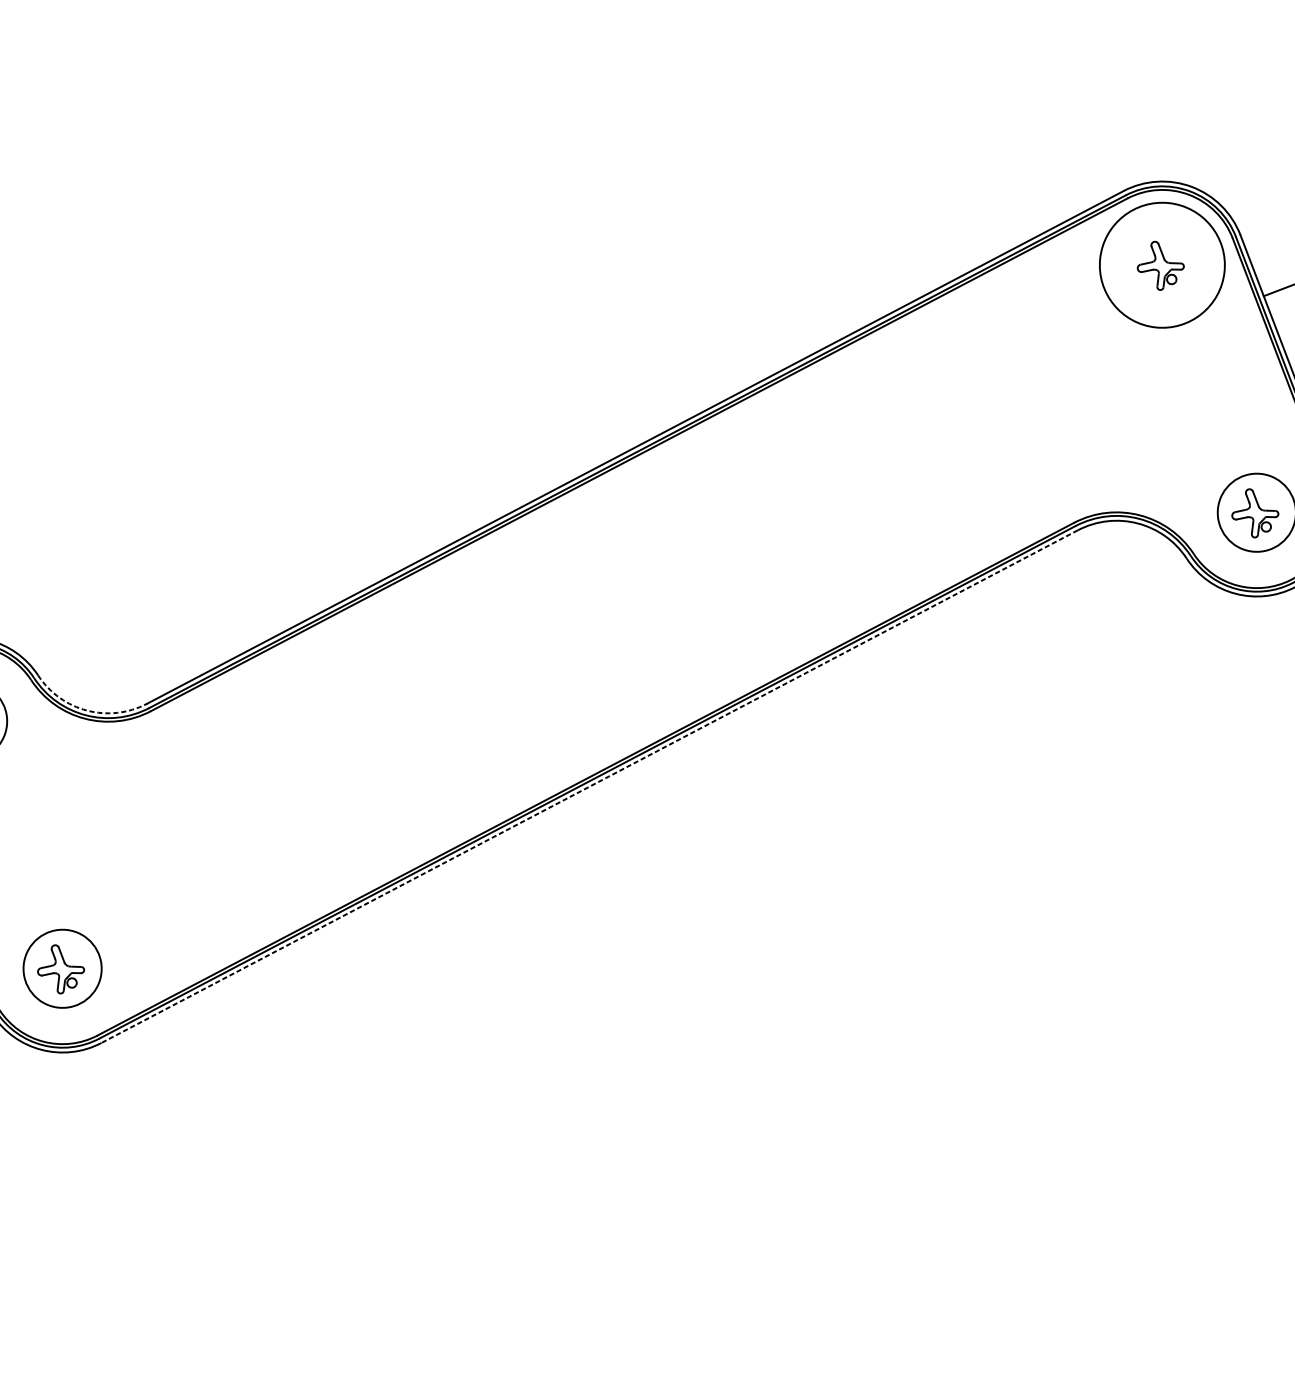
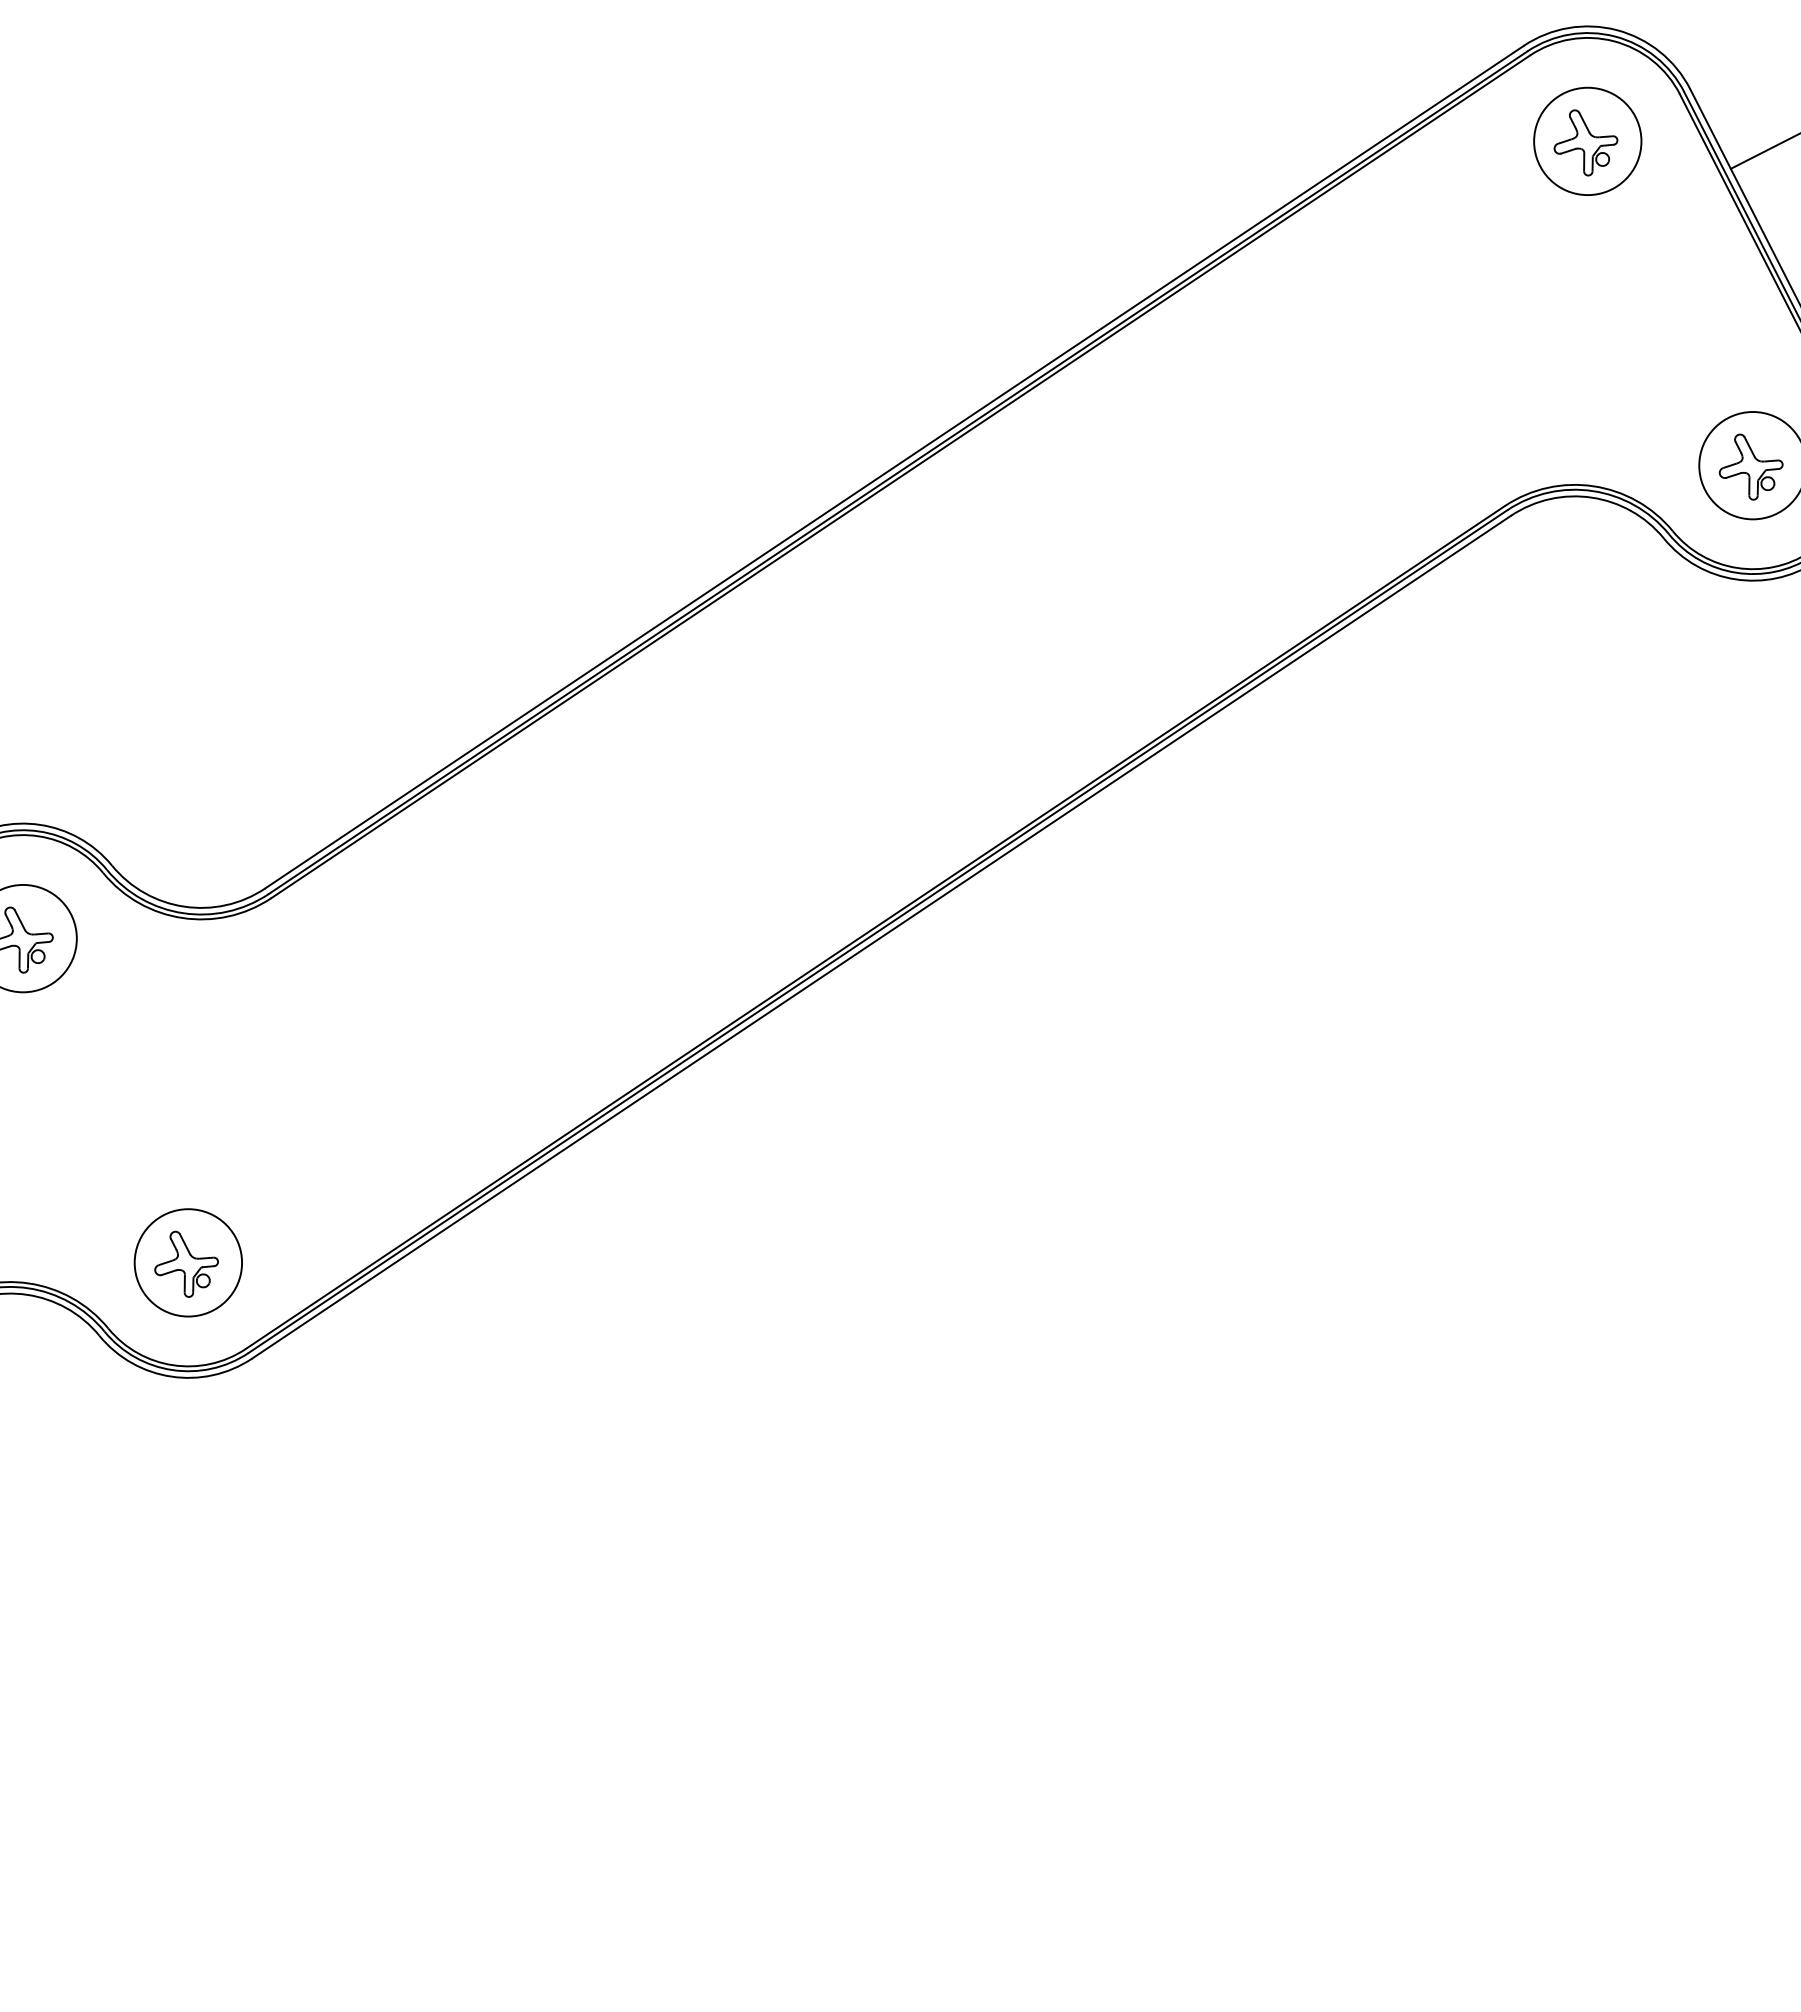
circle: (1162, 265) -> (1587, 141), size x0.62
arc: (87, 710) -> (184, 906), dashed -> solid
line: (589, 786) -> (881, 937), dashed -> solid

